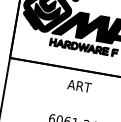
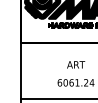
text: (80, 85) -> (76, 64), moved

